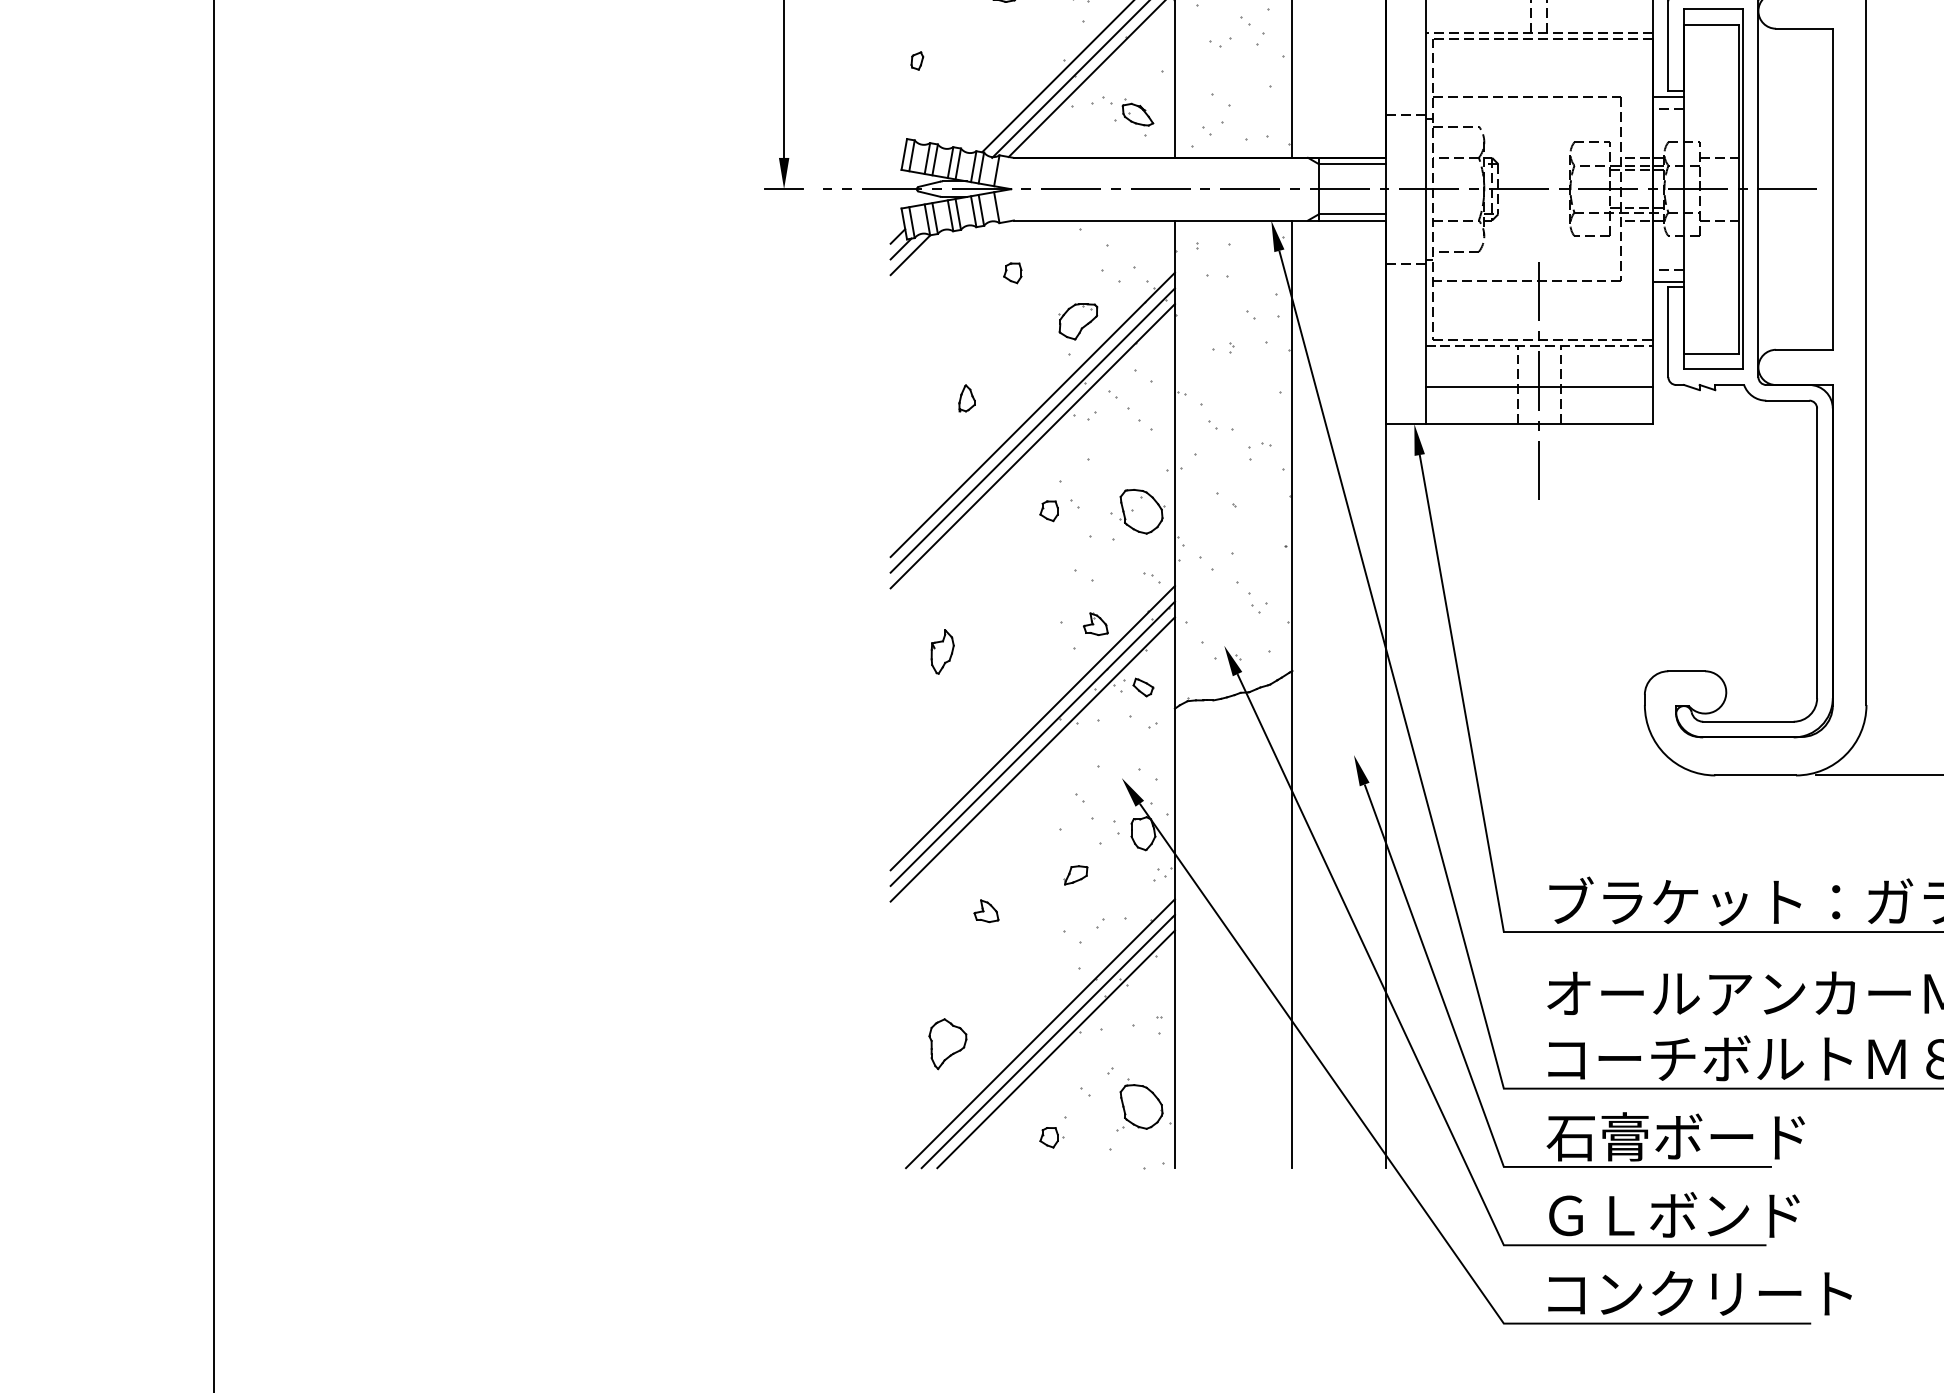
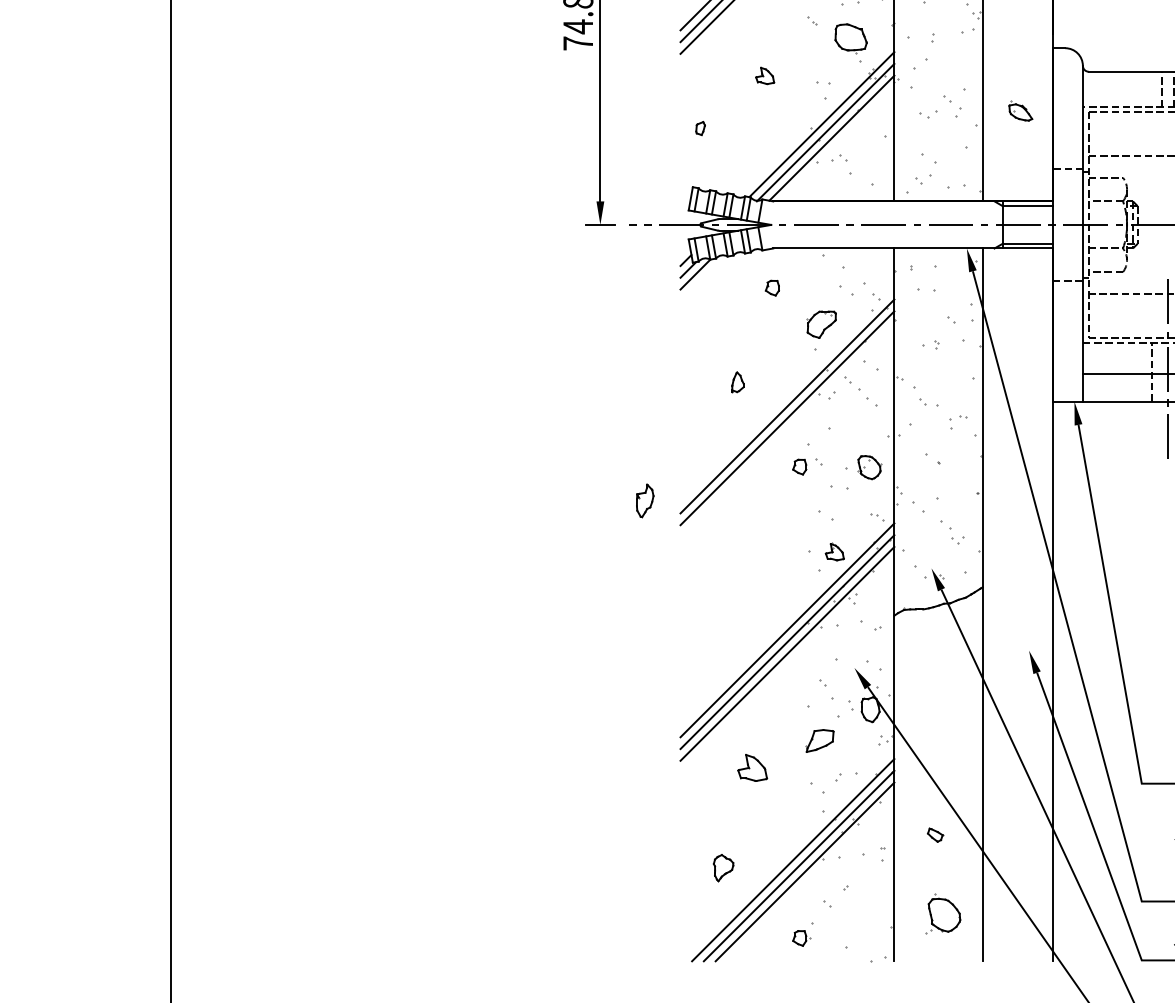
part: (1137, 112) -> (1020, 110), moved
line: (1032, 414) -> (787, 394), removed
part: (1142, 511) -> (869, 467), size x0.7
part: (942, 651) -> (645, 500), moved
part: (1143, 687) -> (935, 835), moved
part: (1075, 875) -> (819, 741), size x1.6
part: (986, 911) -> (752, 768), size x1.6
part: (947, 1044) -> (723, 868), size x0.7
part: (1139, 1104) -> (942, 913), moved

